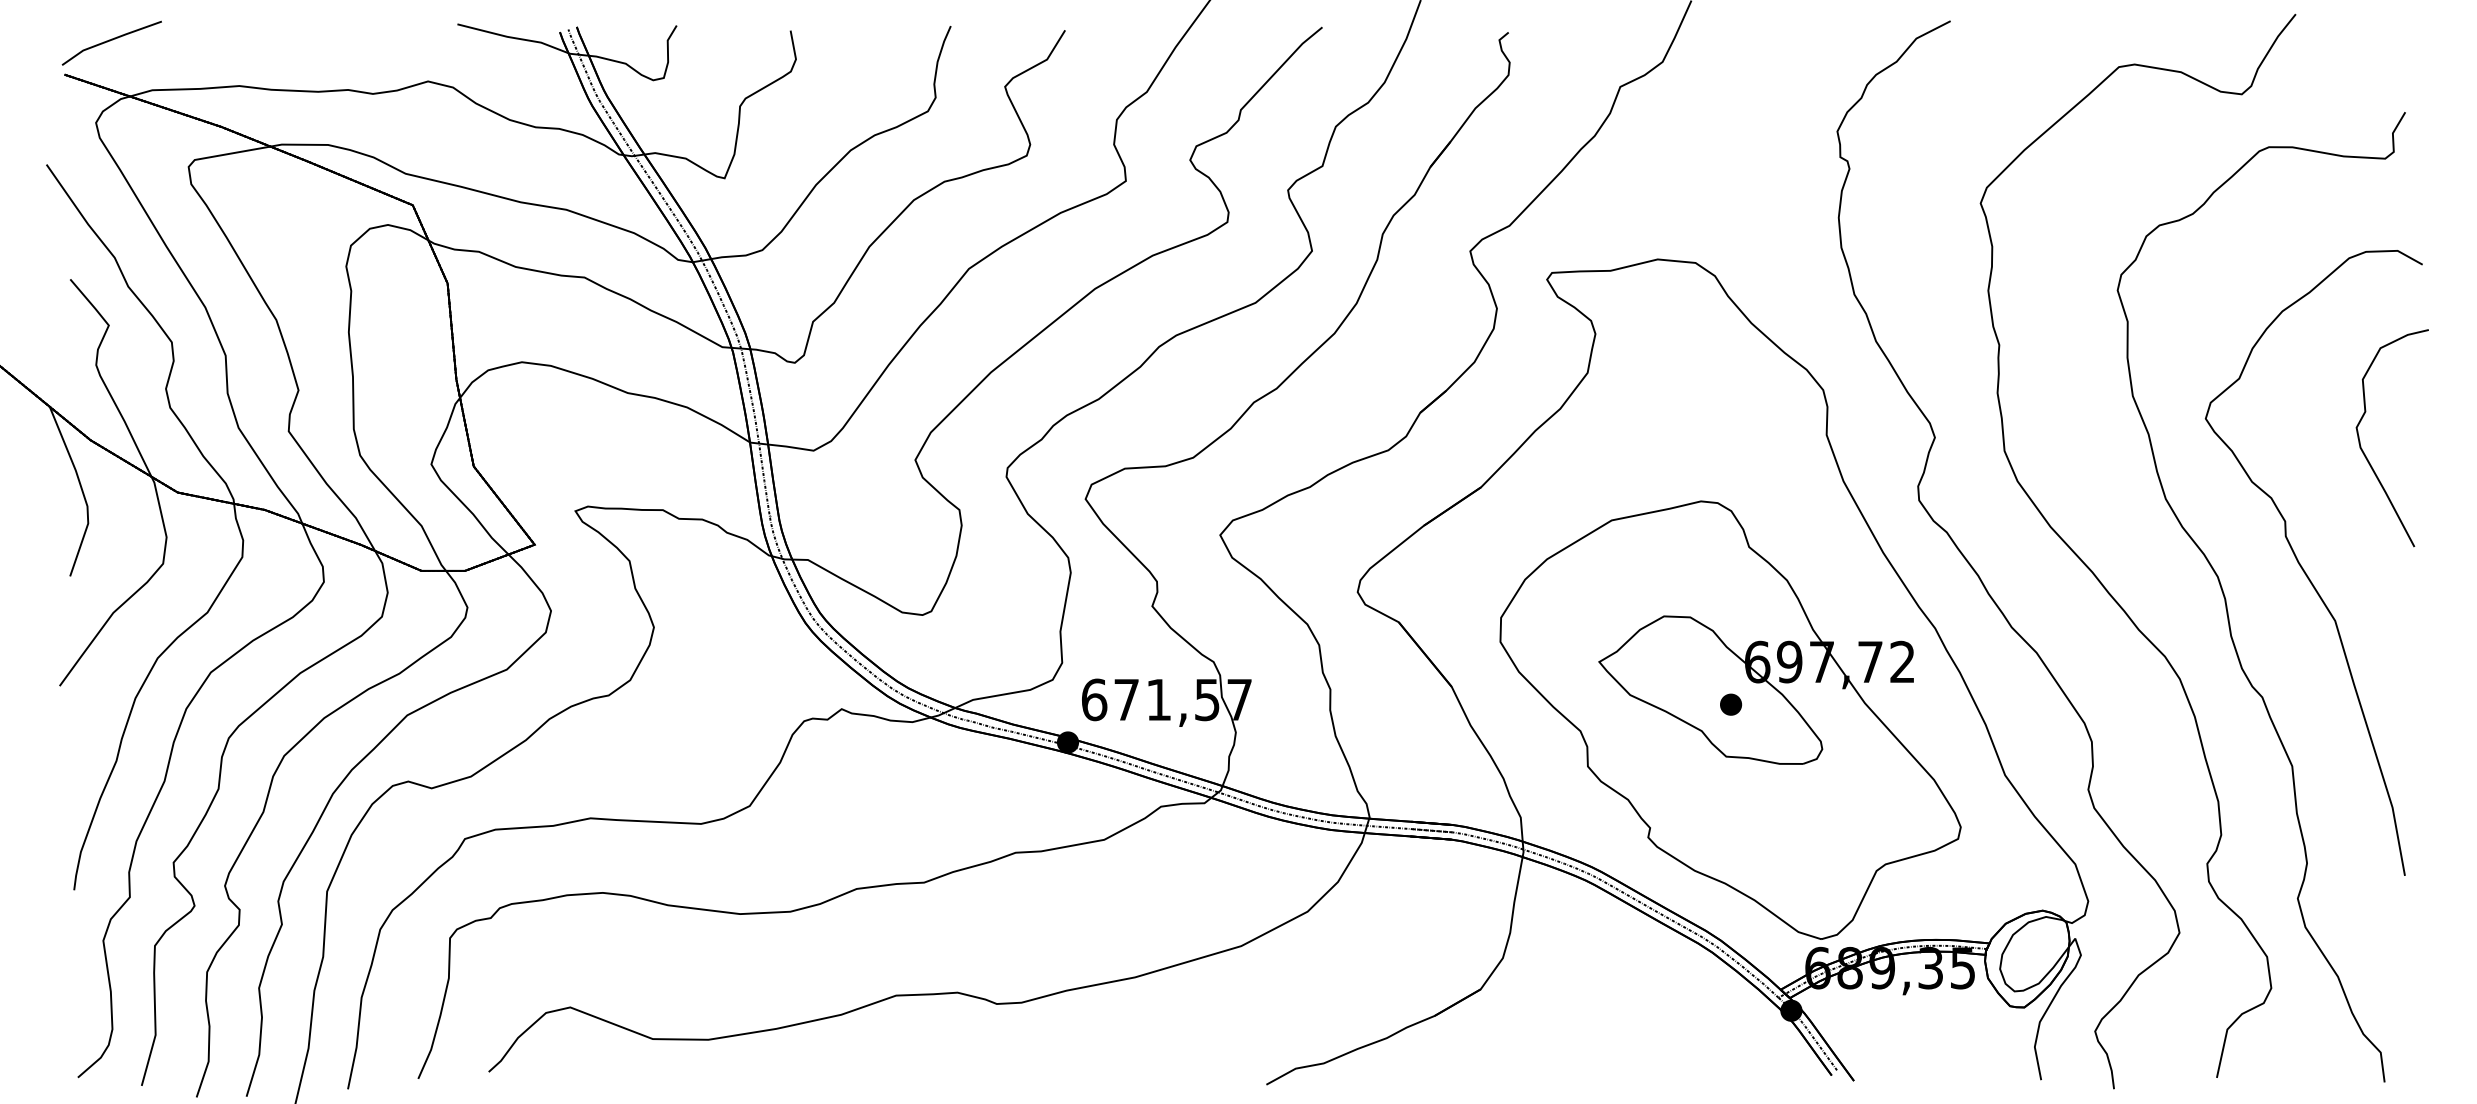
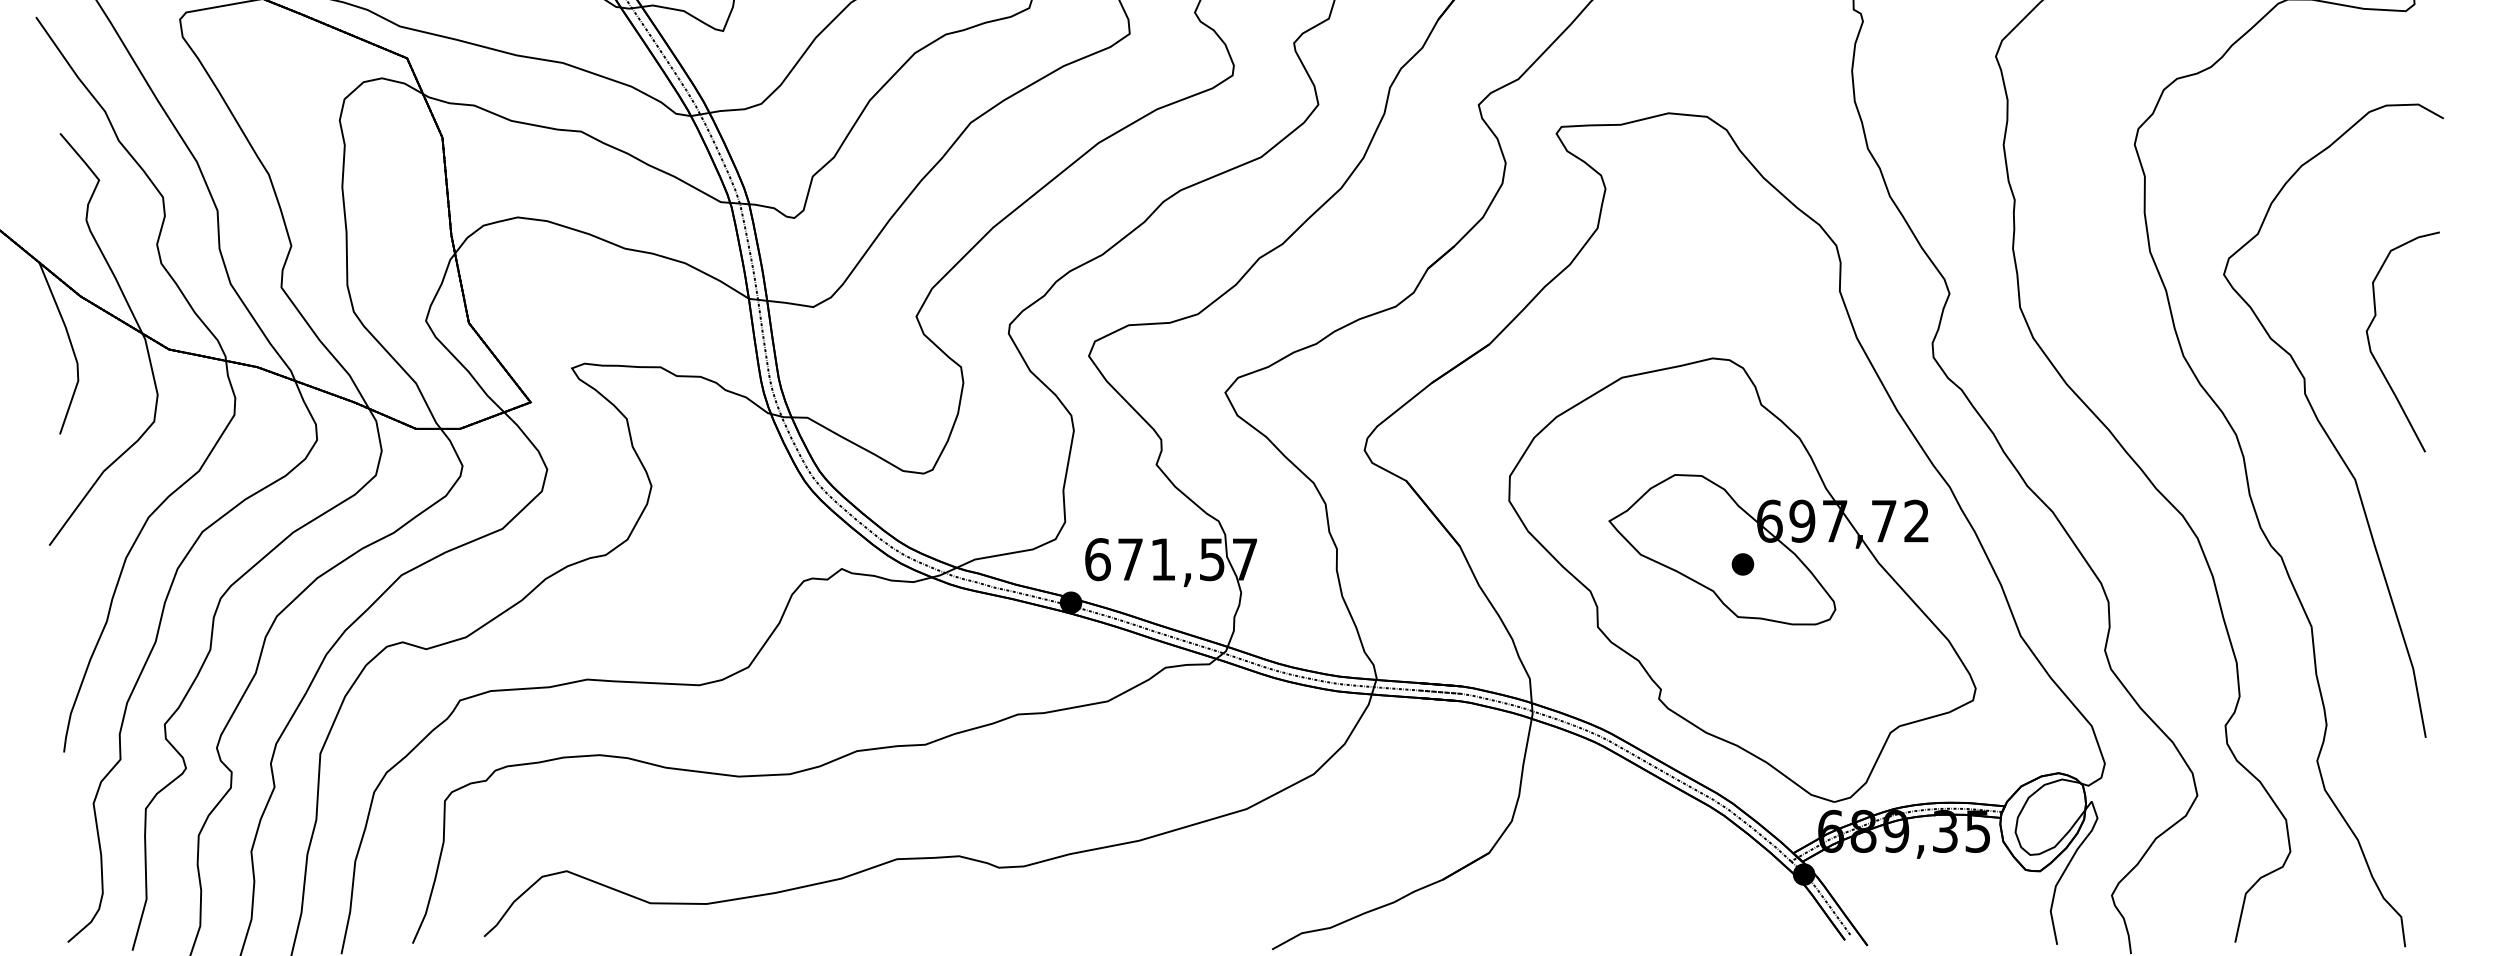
part: (2364, 452) -> (2374, 356), moved

